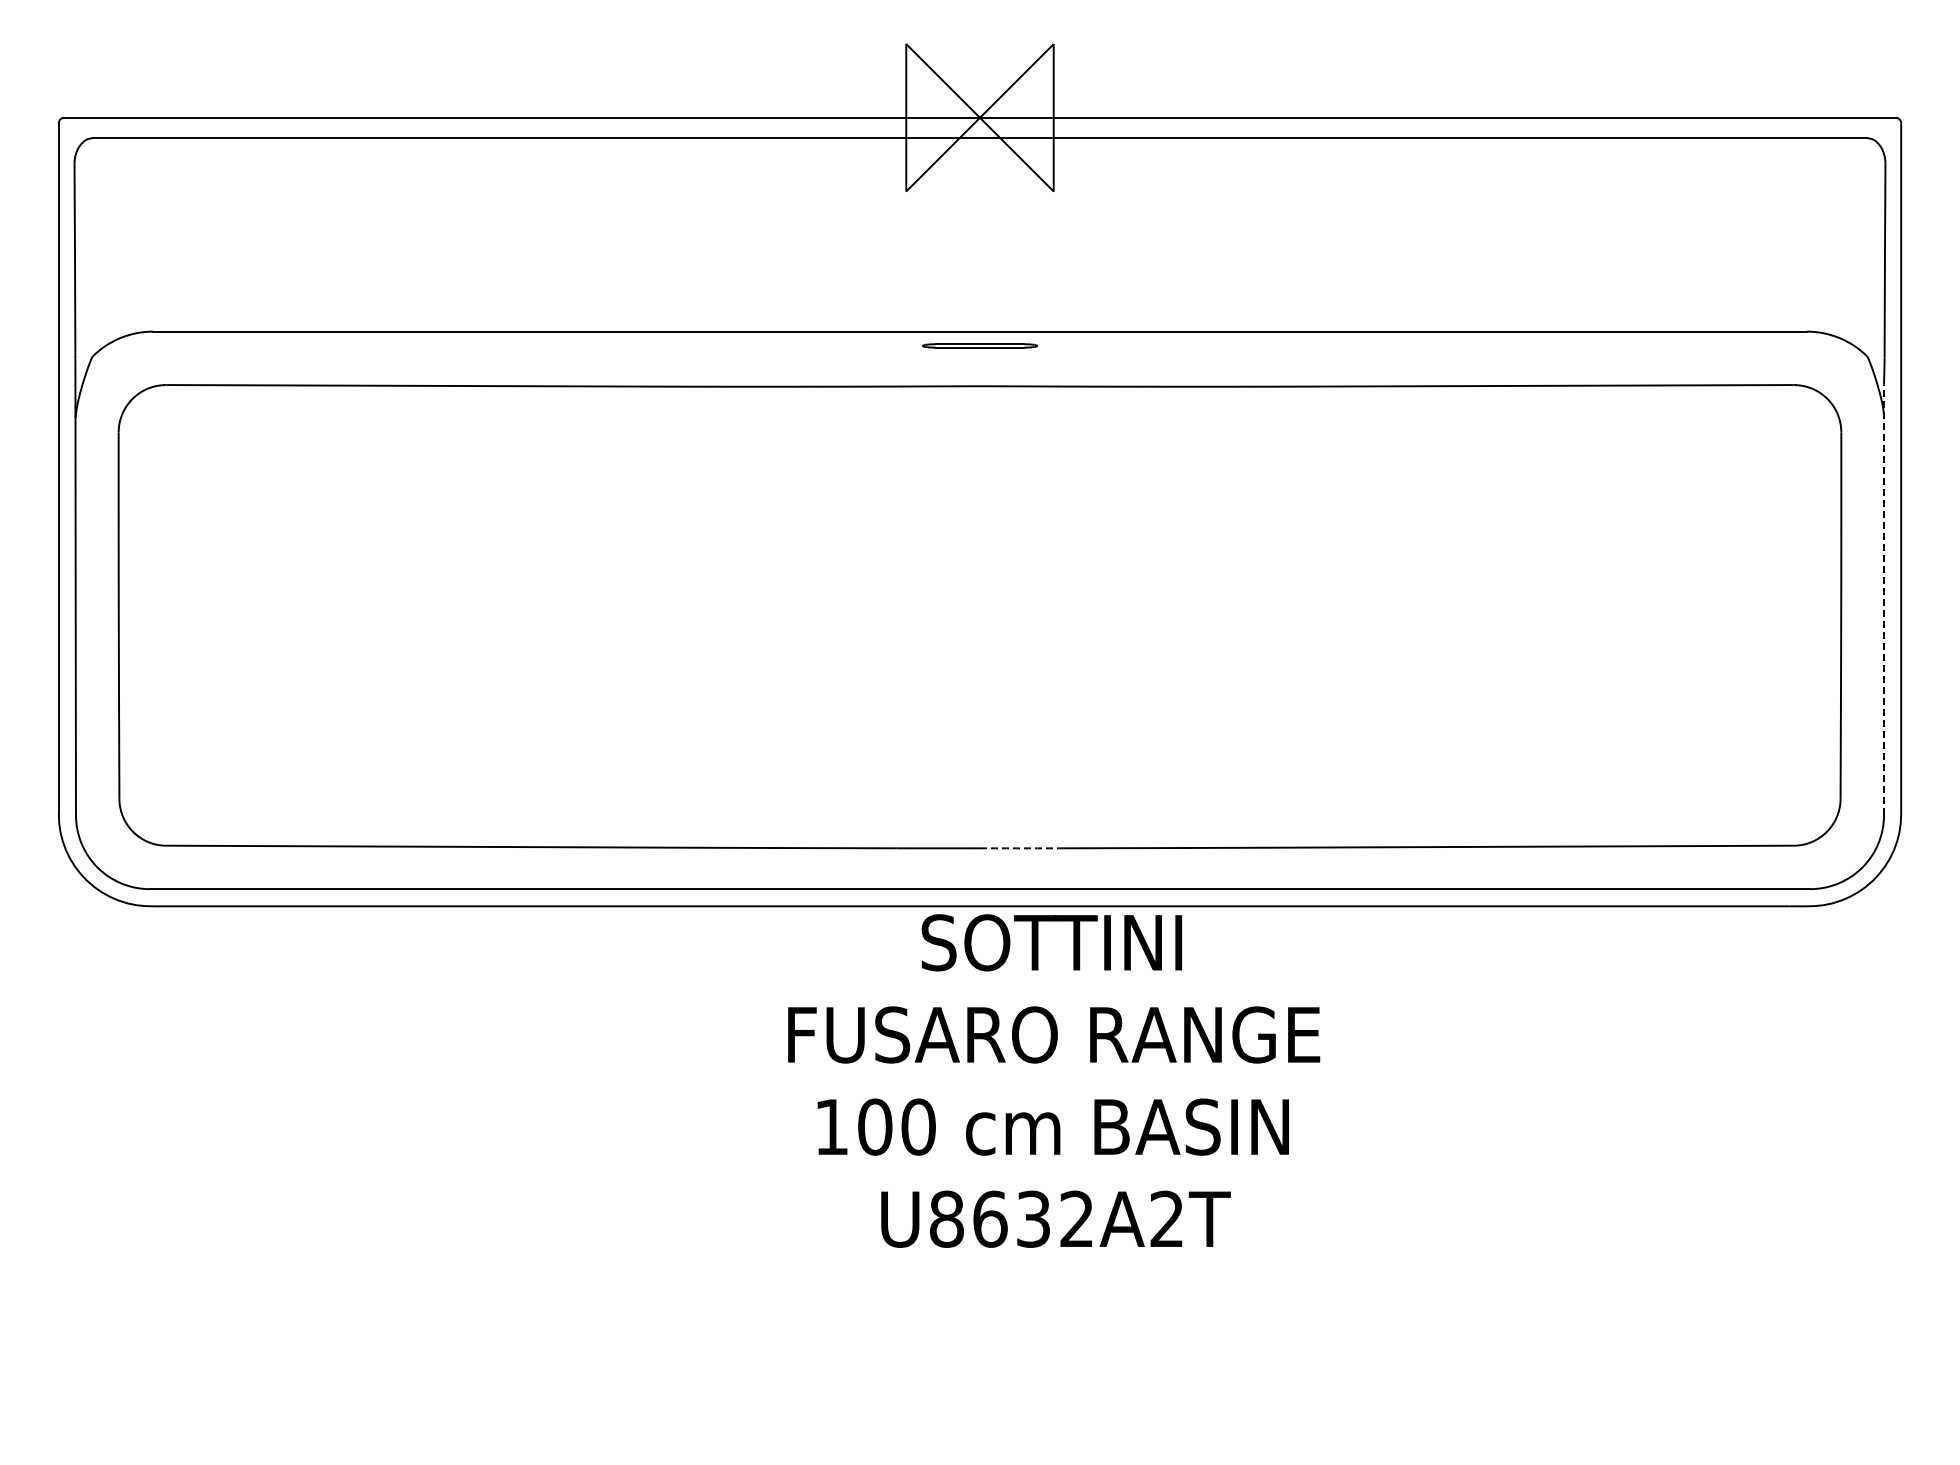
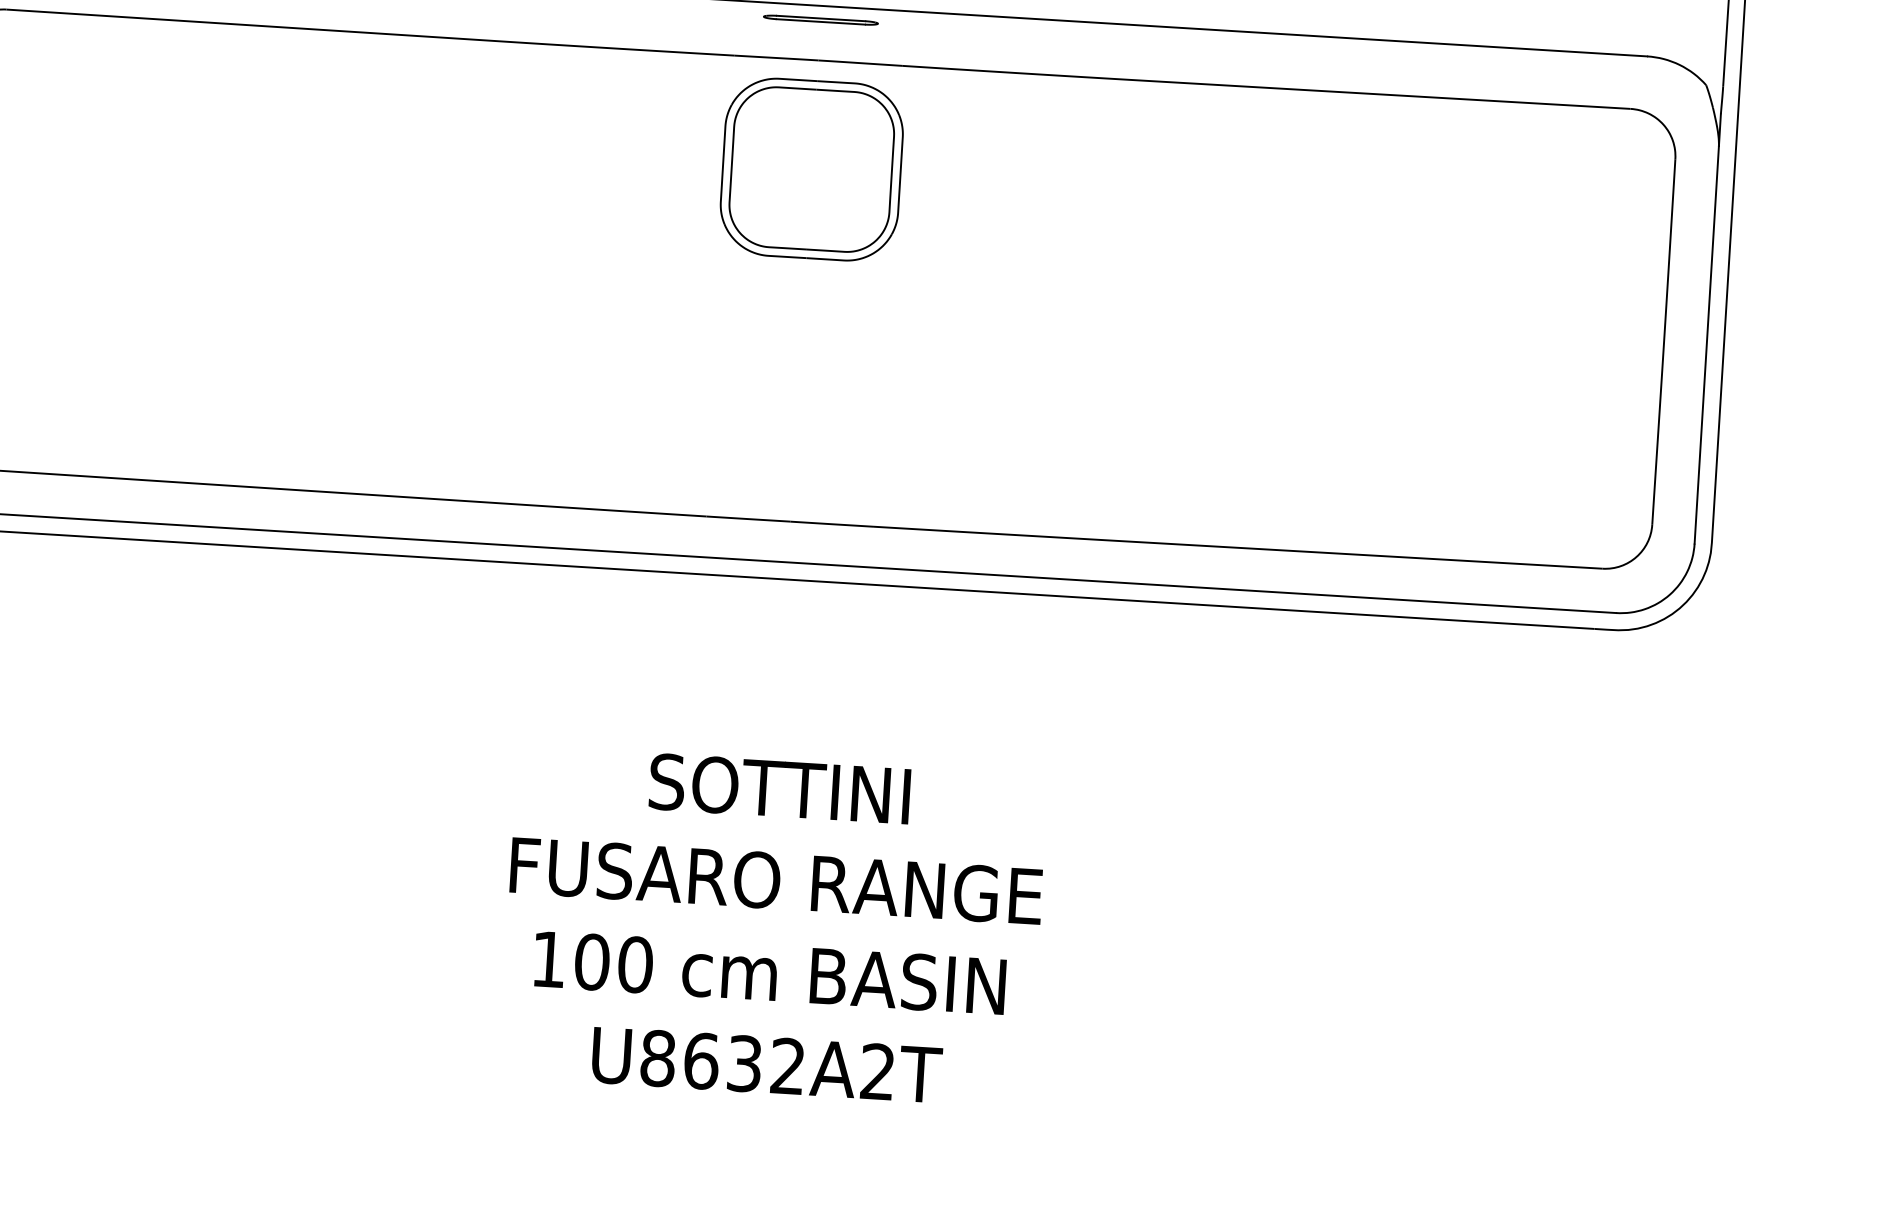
part: (979, 495) -> (811, 169), added
line: (1884, 599) -> (1708, 328), dashed -> solid
arc: (1021, 848) -> (831, 524), dashed -> solid
text: (1054, 1080) -> (774, 926), moved

